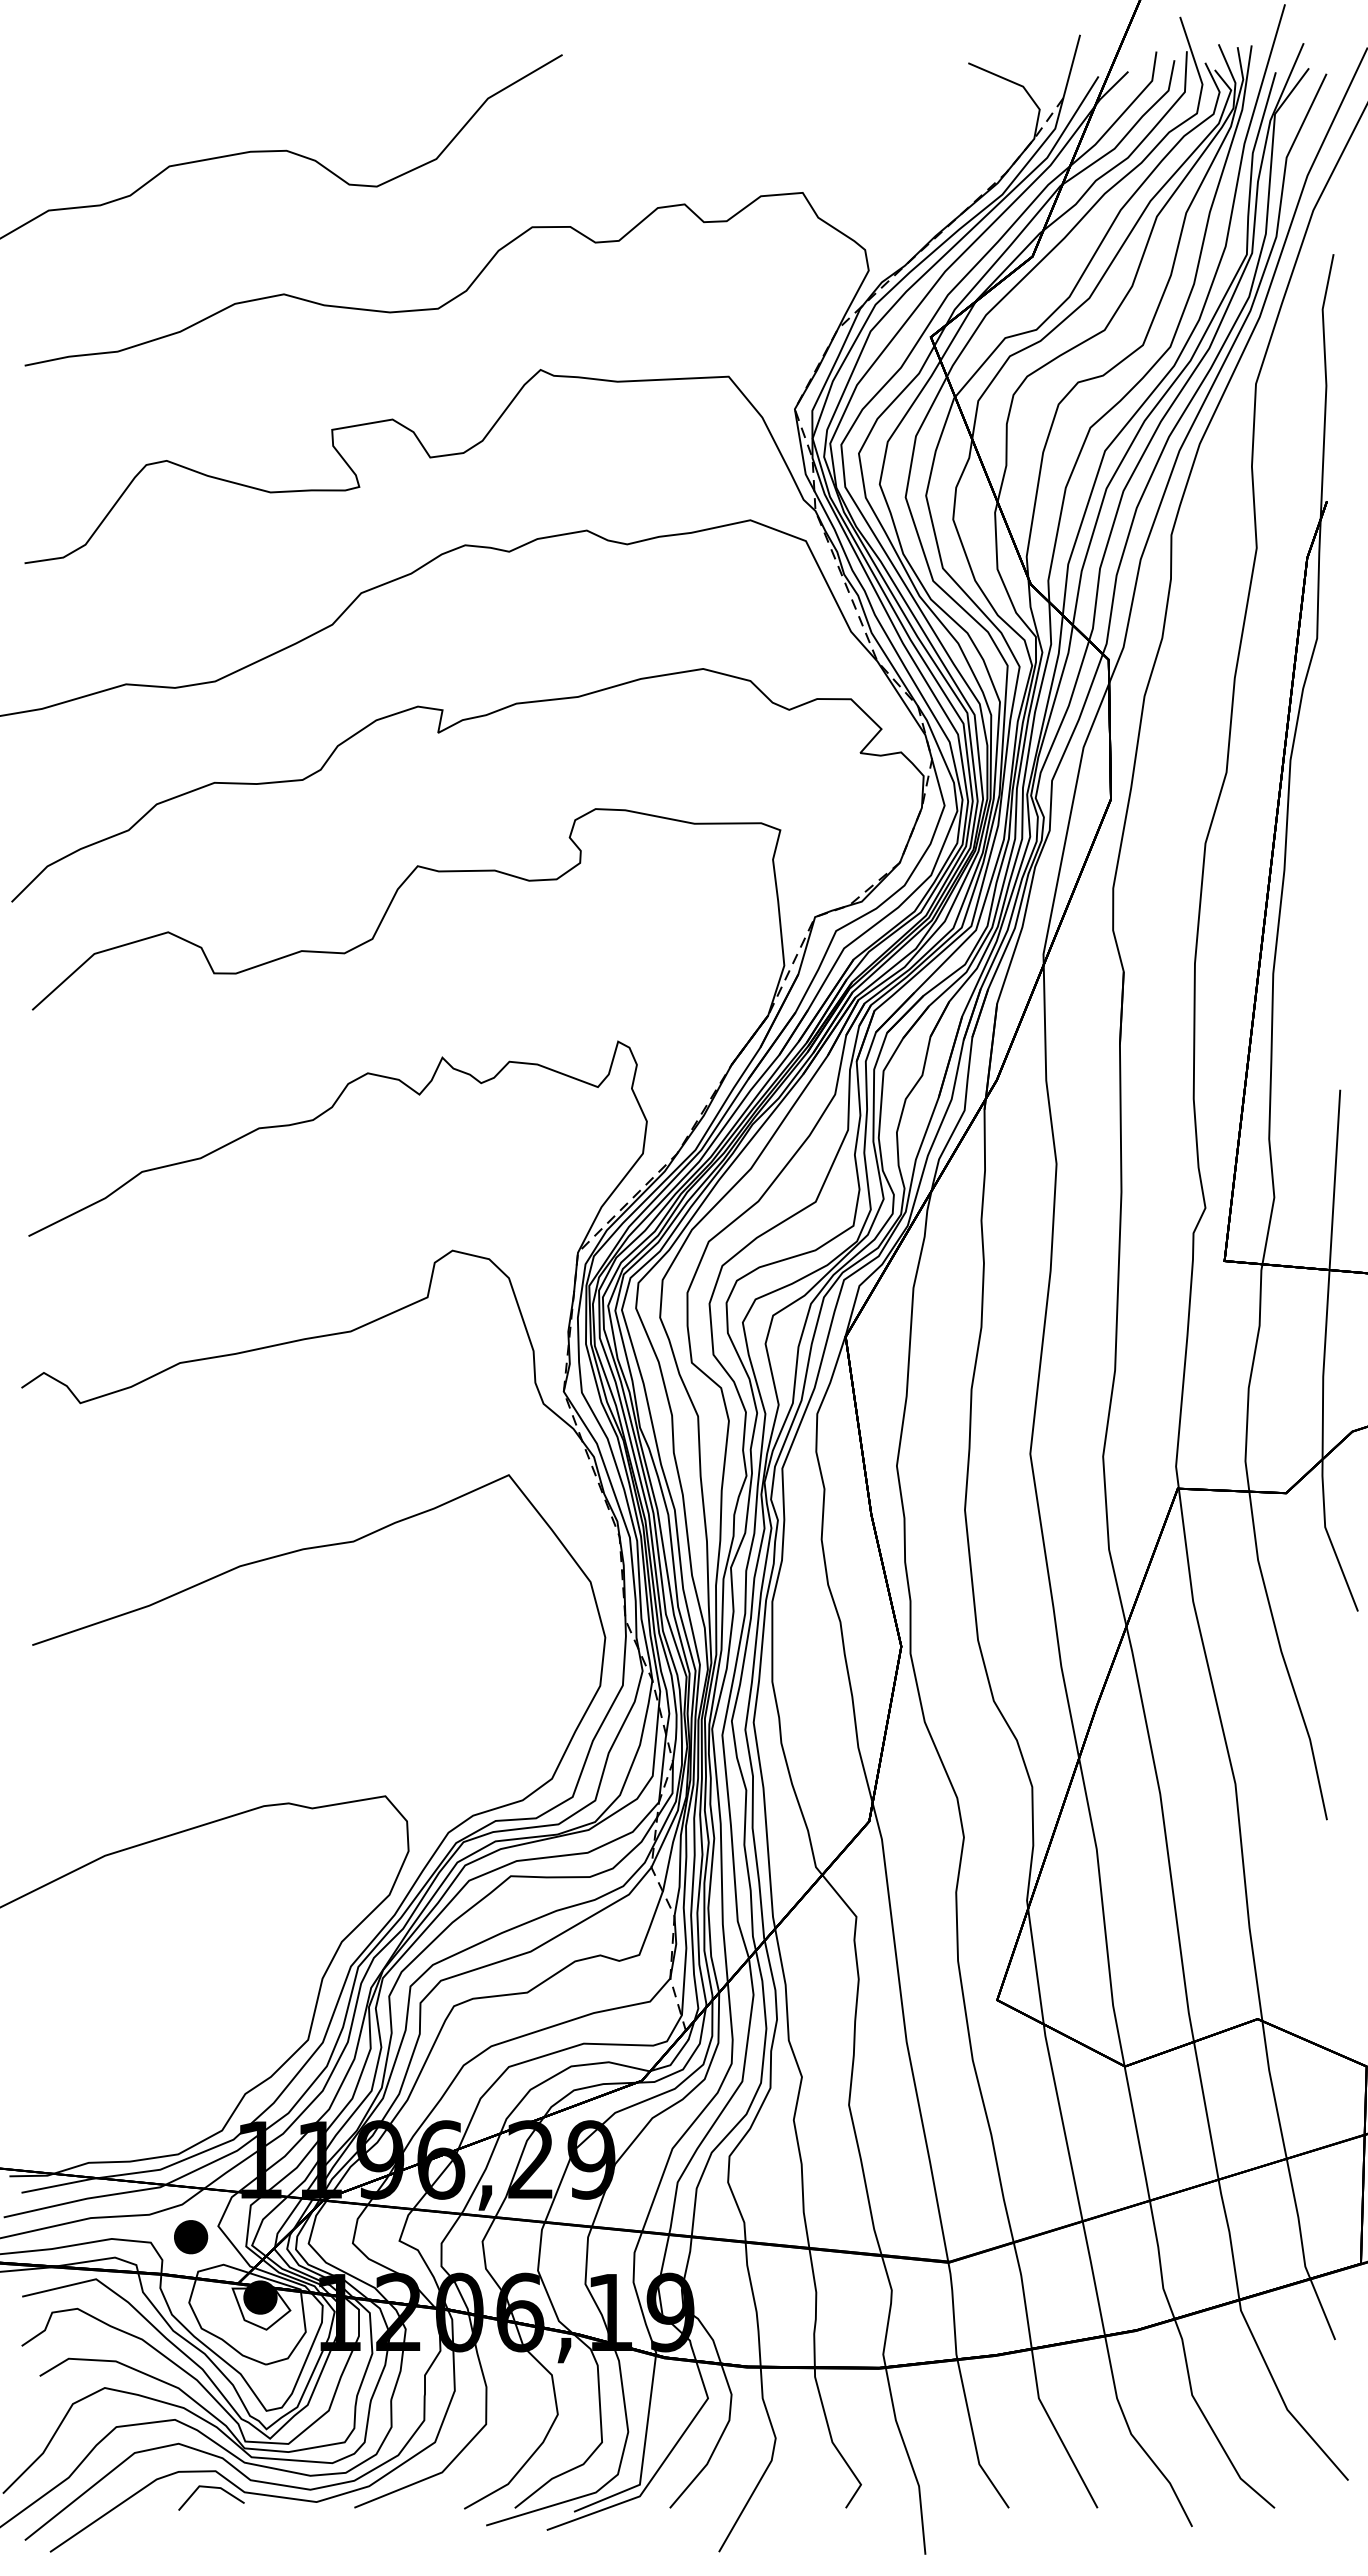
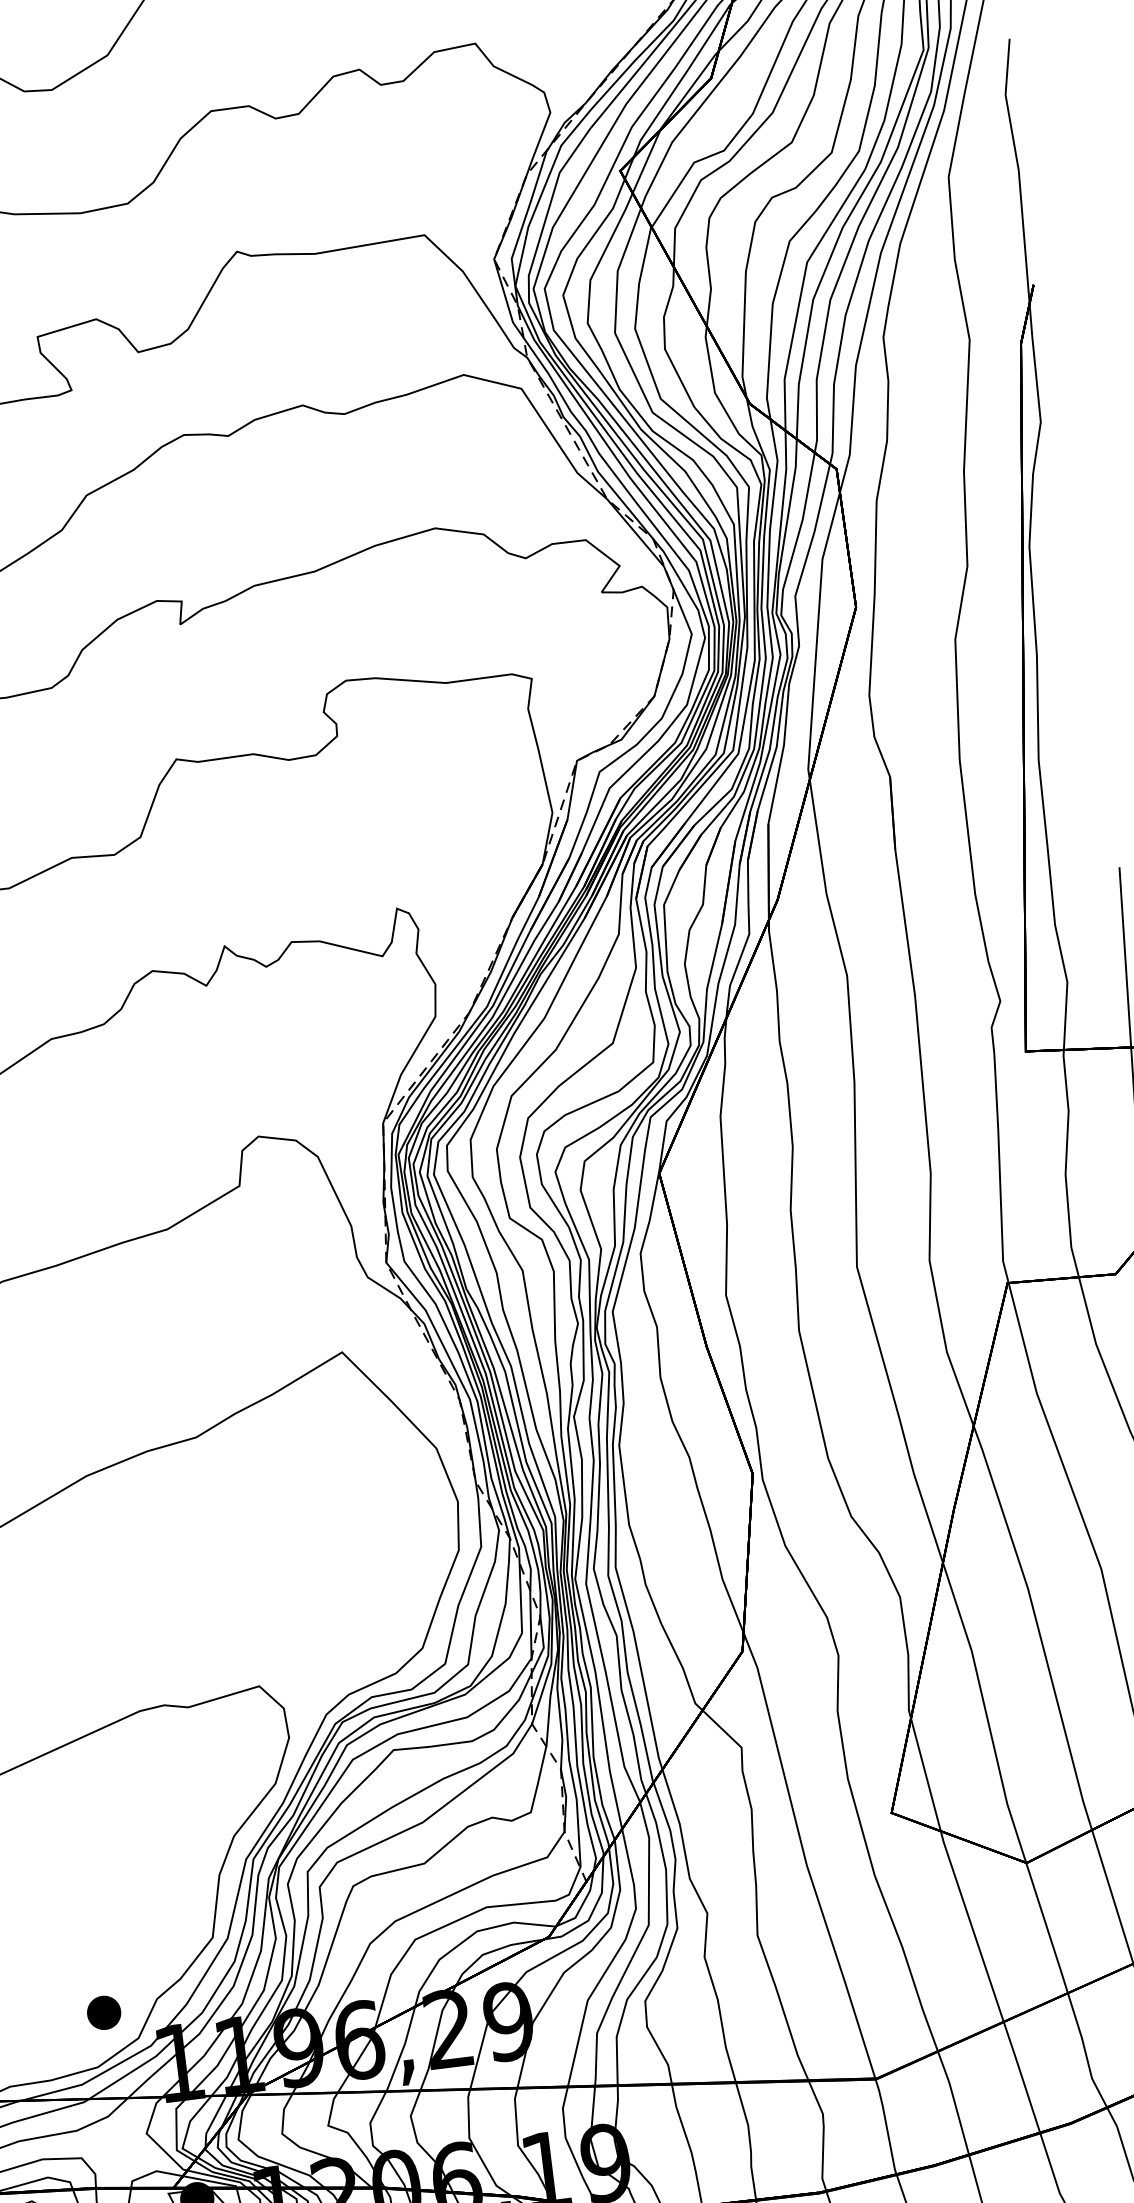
part: (191, 2237) -> (104, 2013), moved

